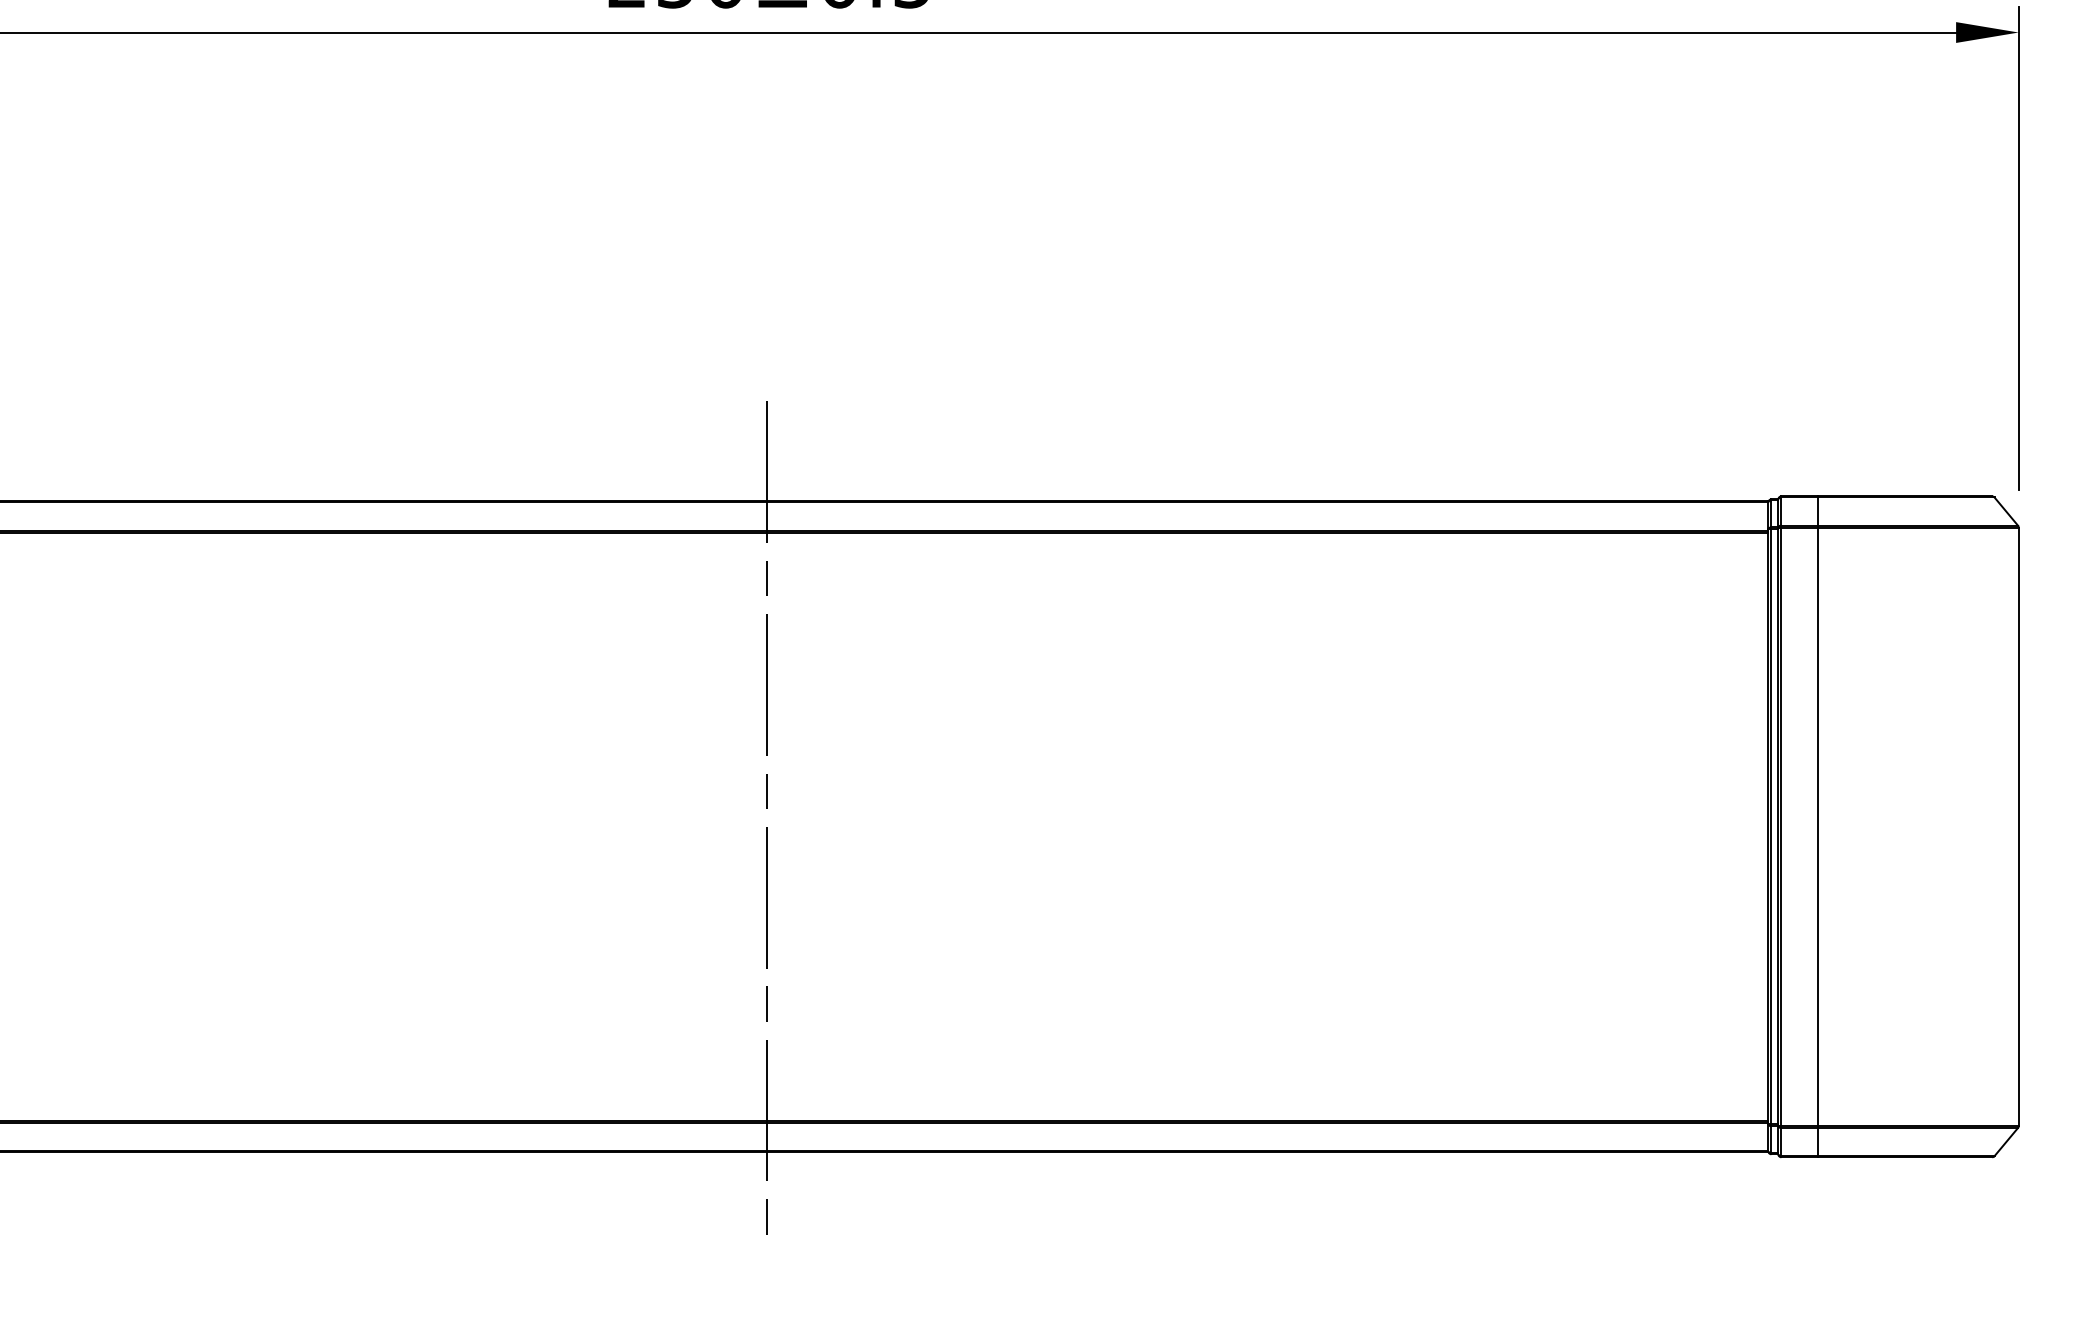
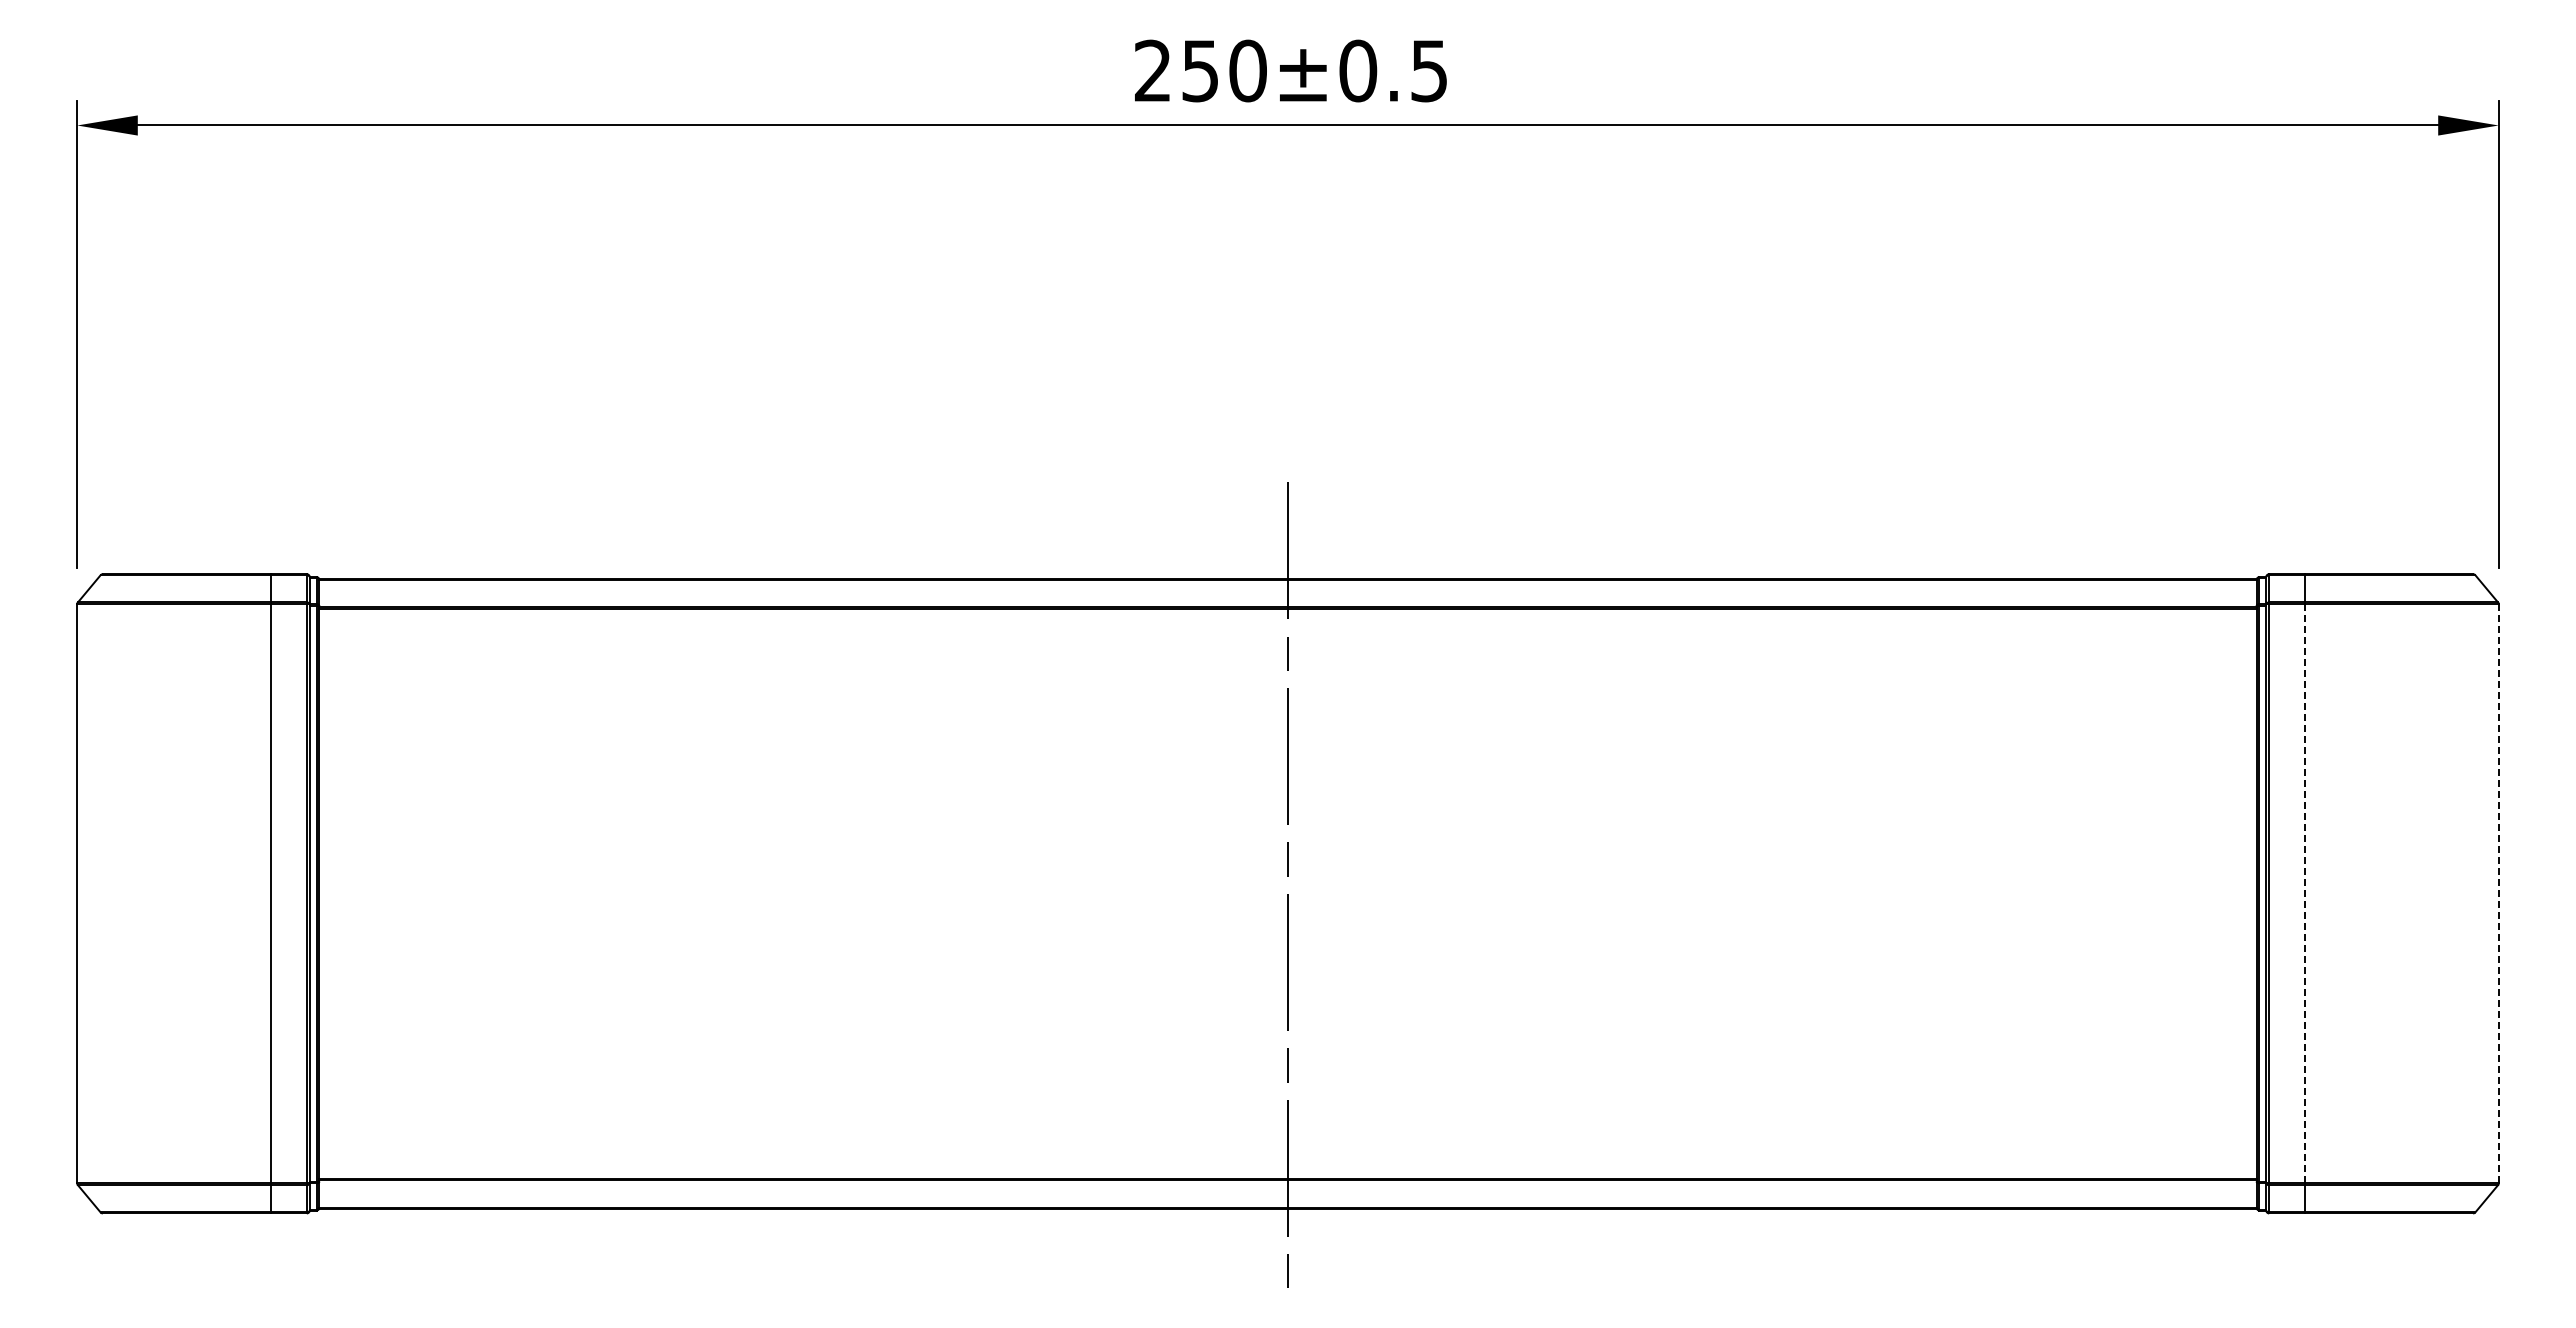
line: (1818, 826) -> (2305, 893), solid -> dashed
line: (2018, 826) -> (2498, 893), solid -> dashed

